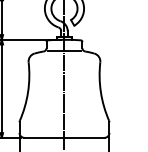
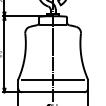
line: (64, 121) -> (53, 79), added

